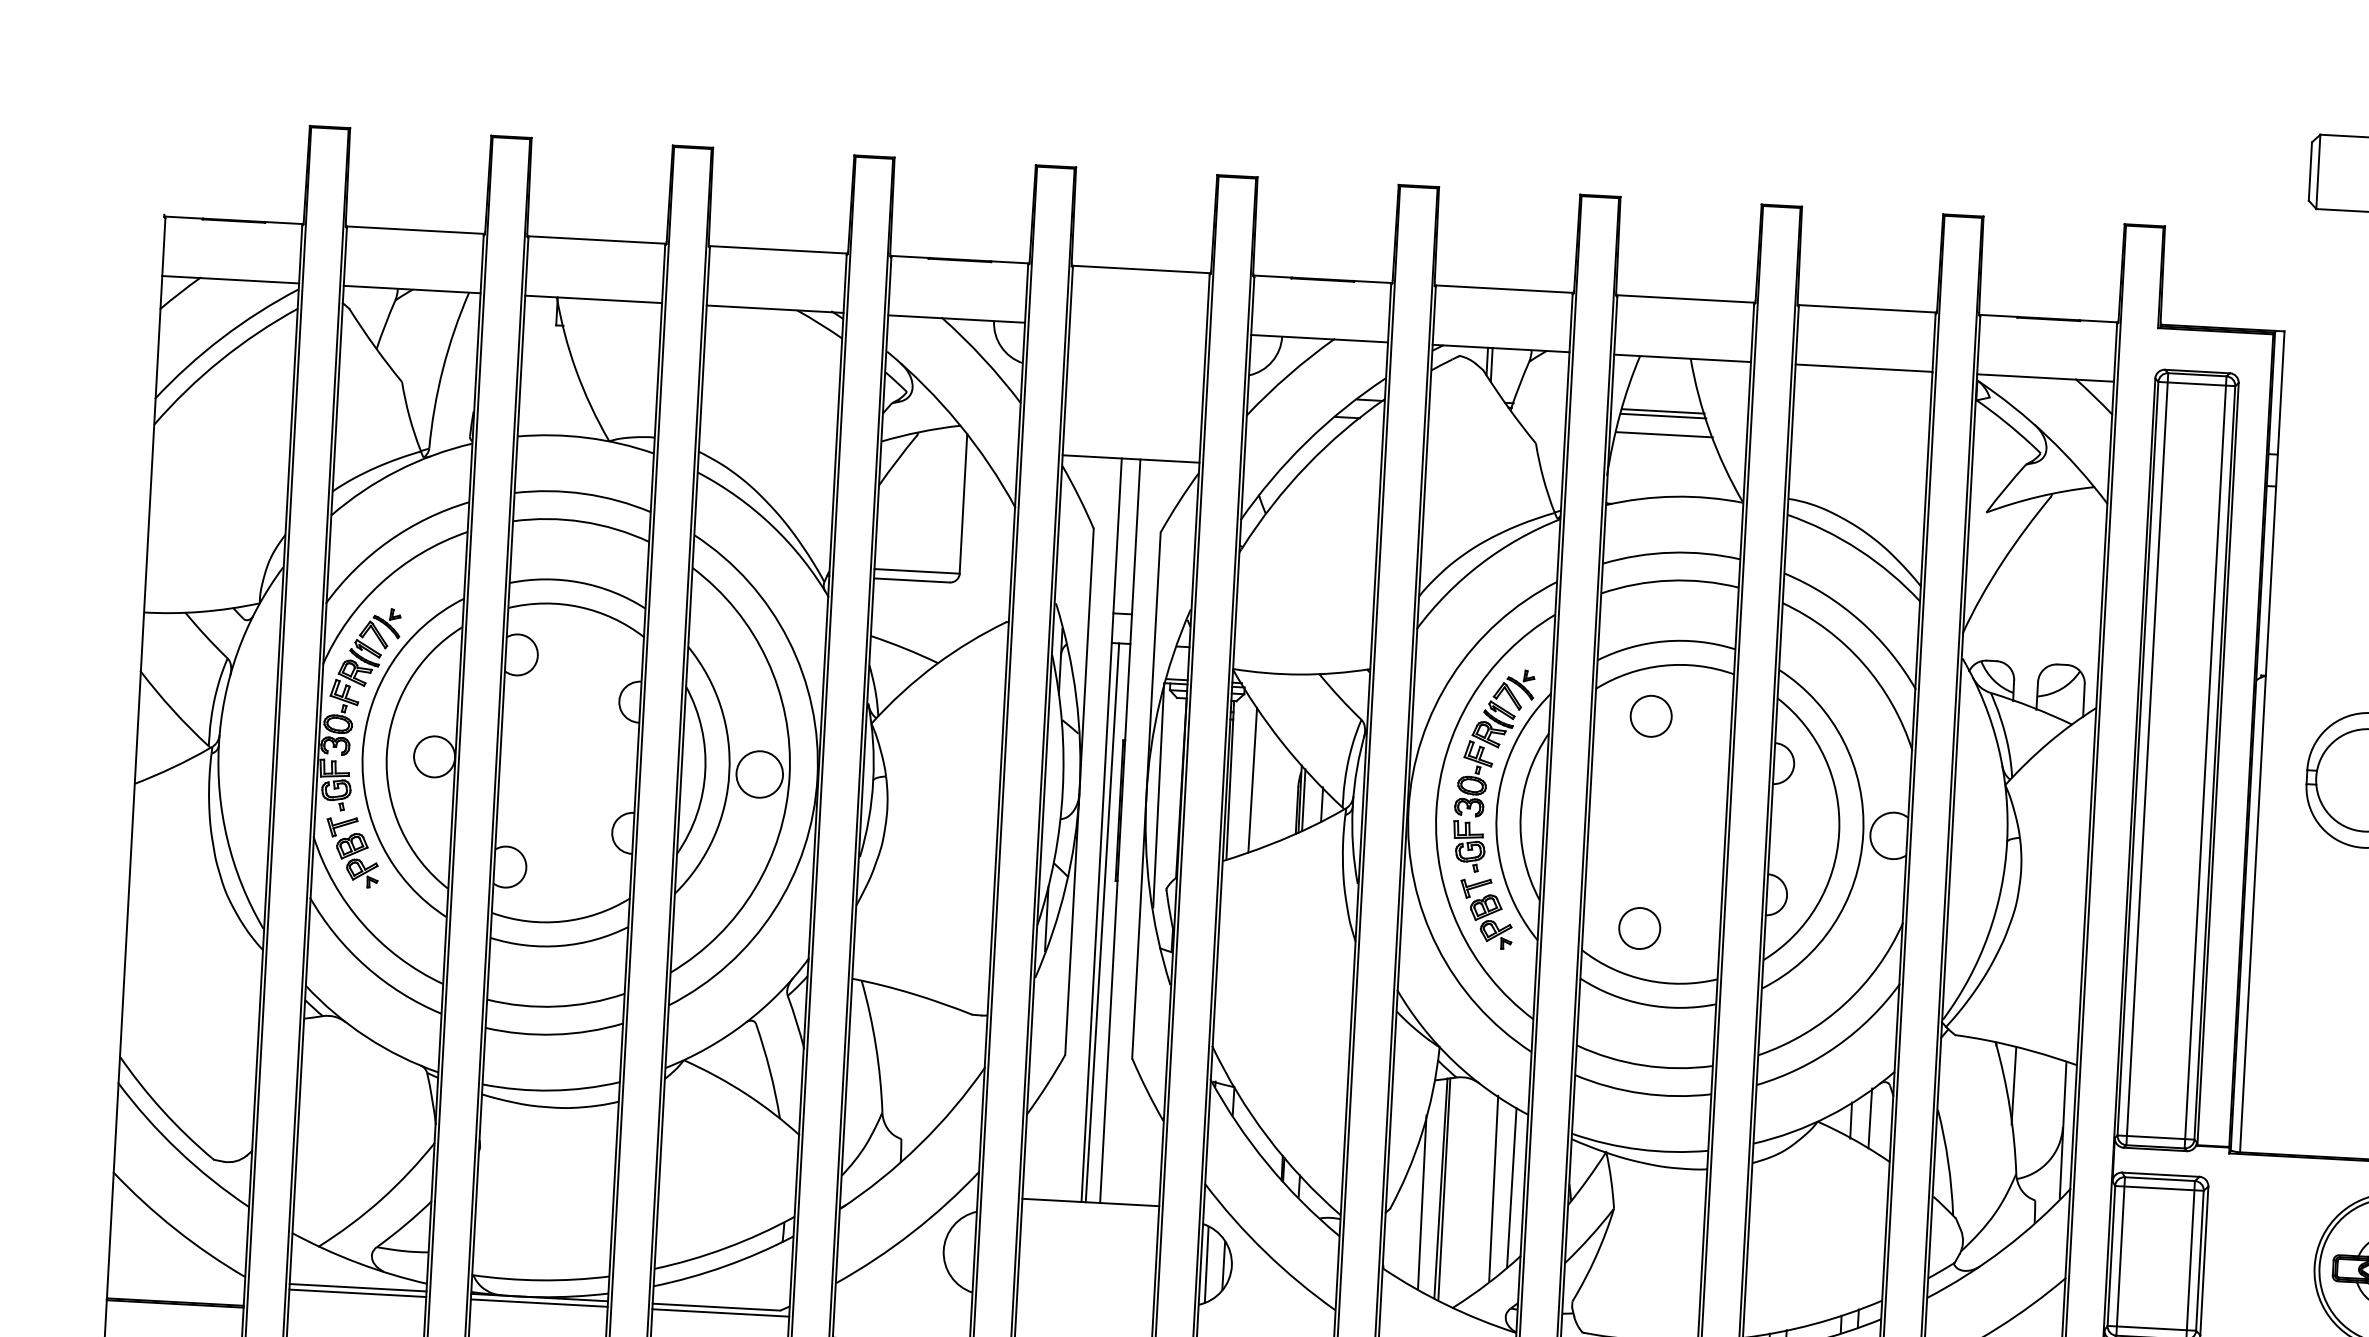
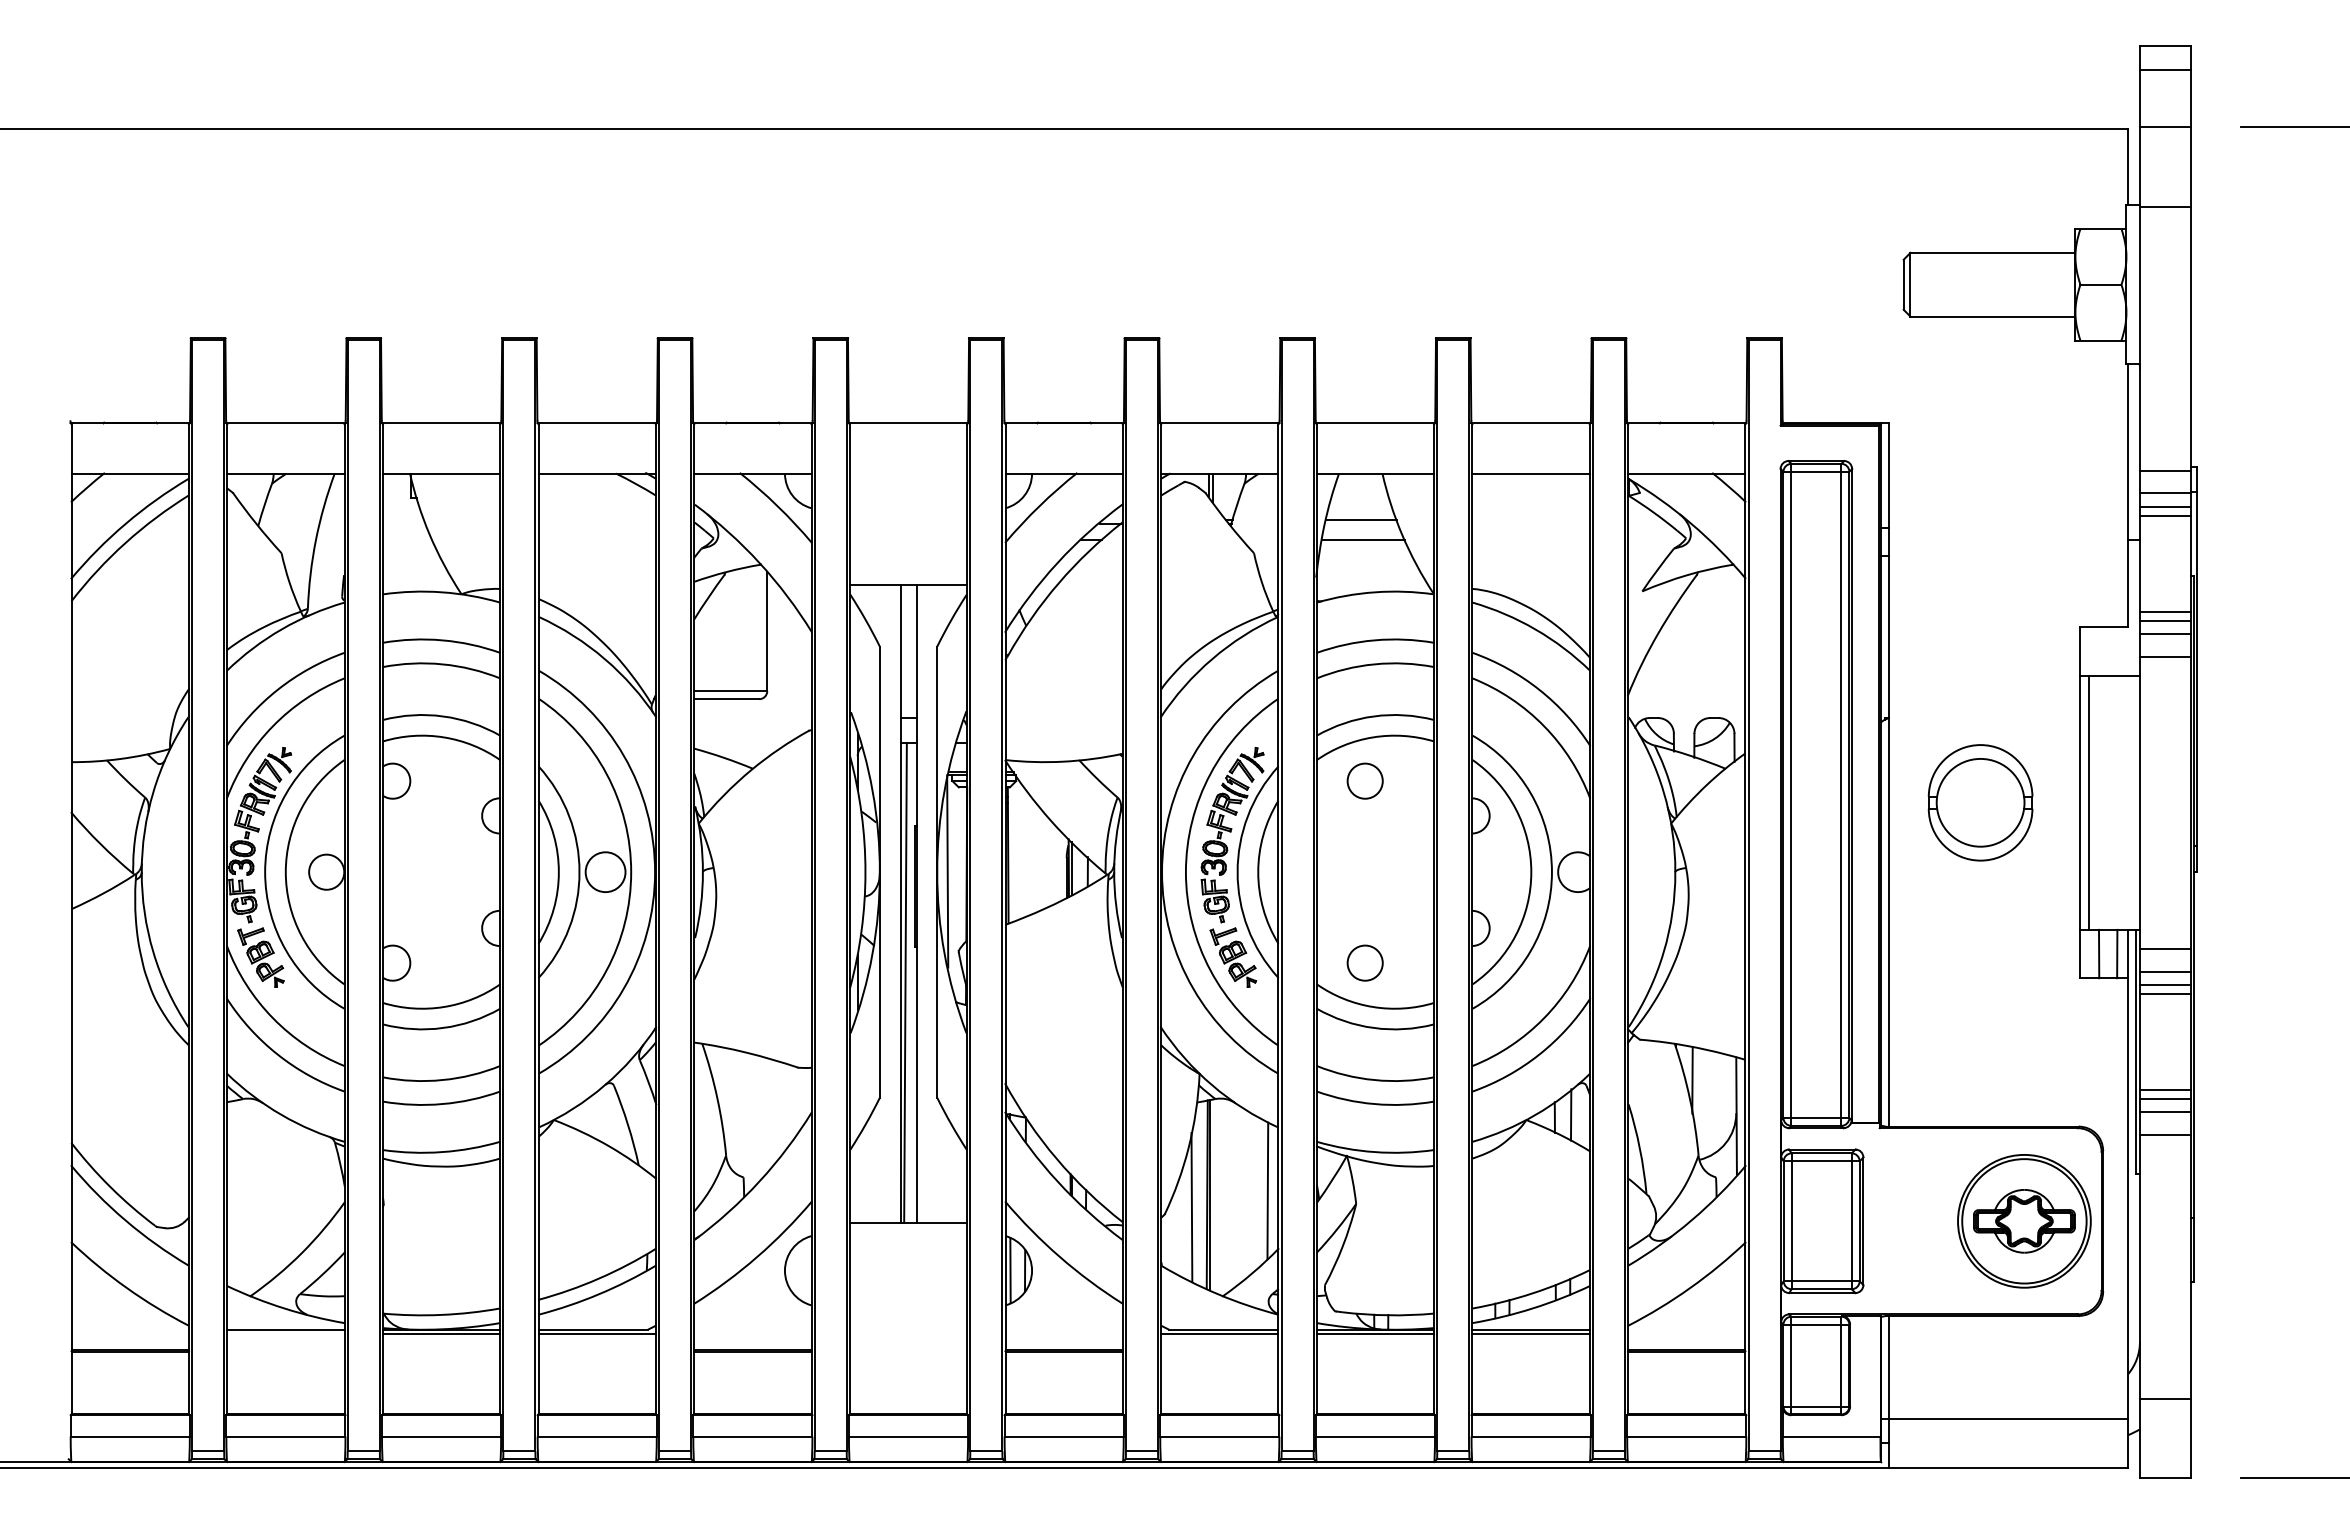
line: (1663, 415) -> (1361, 523), removed
line: (1252, 780) -> (1027, 854), removed
line: (1492, 1188) -> (1251, 1192), removed
line: (357, 1293) -> (285, 1334), removed

